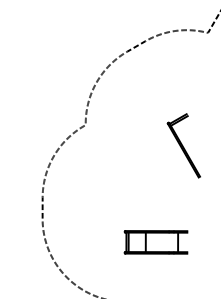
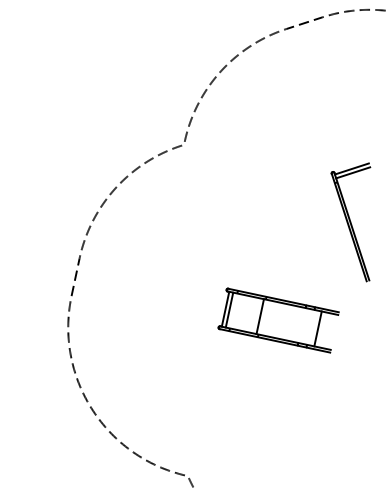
part: (155, 242) -> (277, 320), moved

